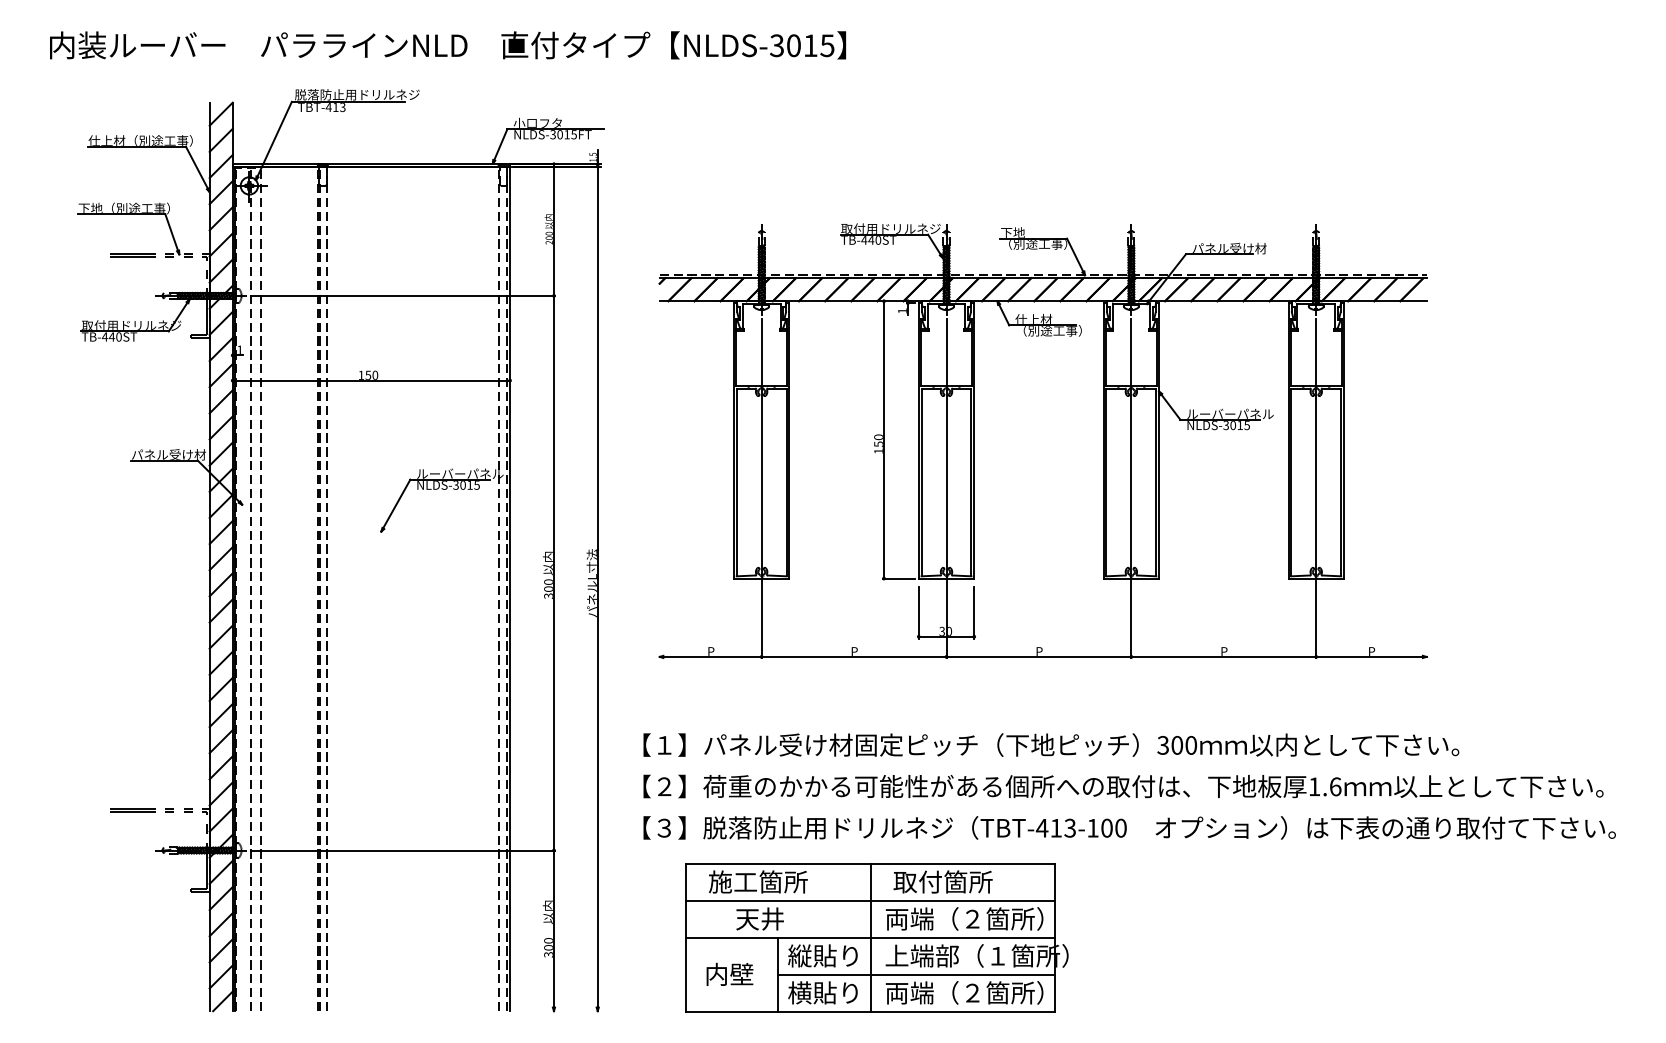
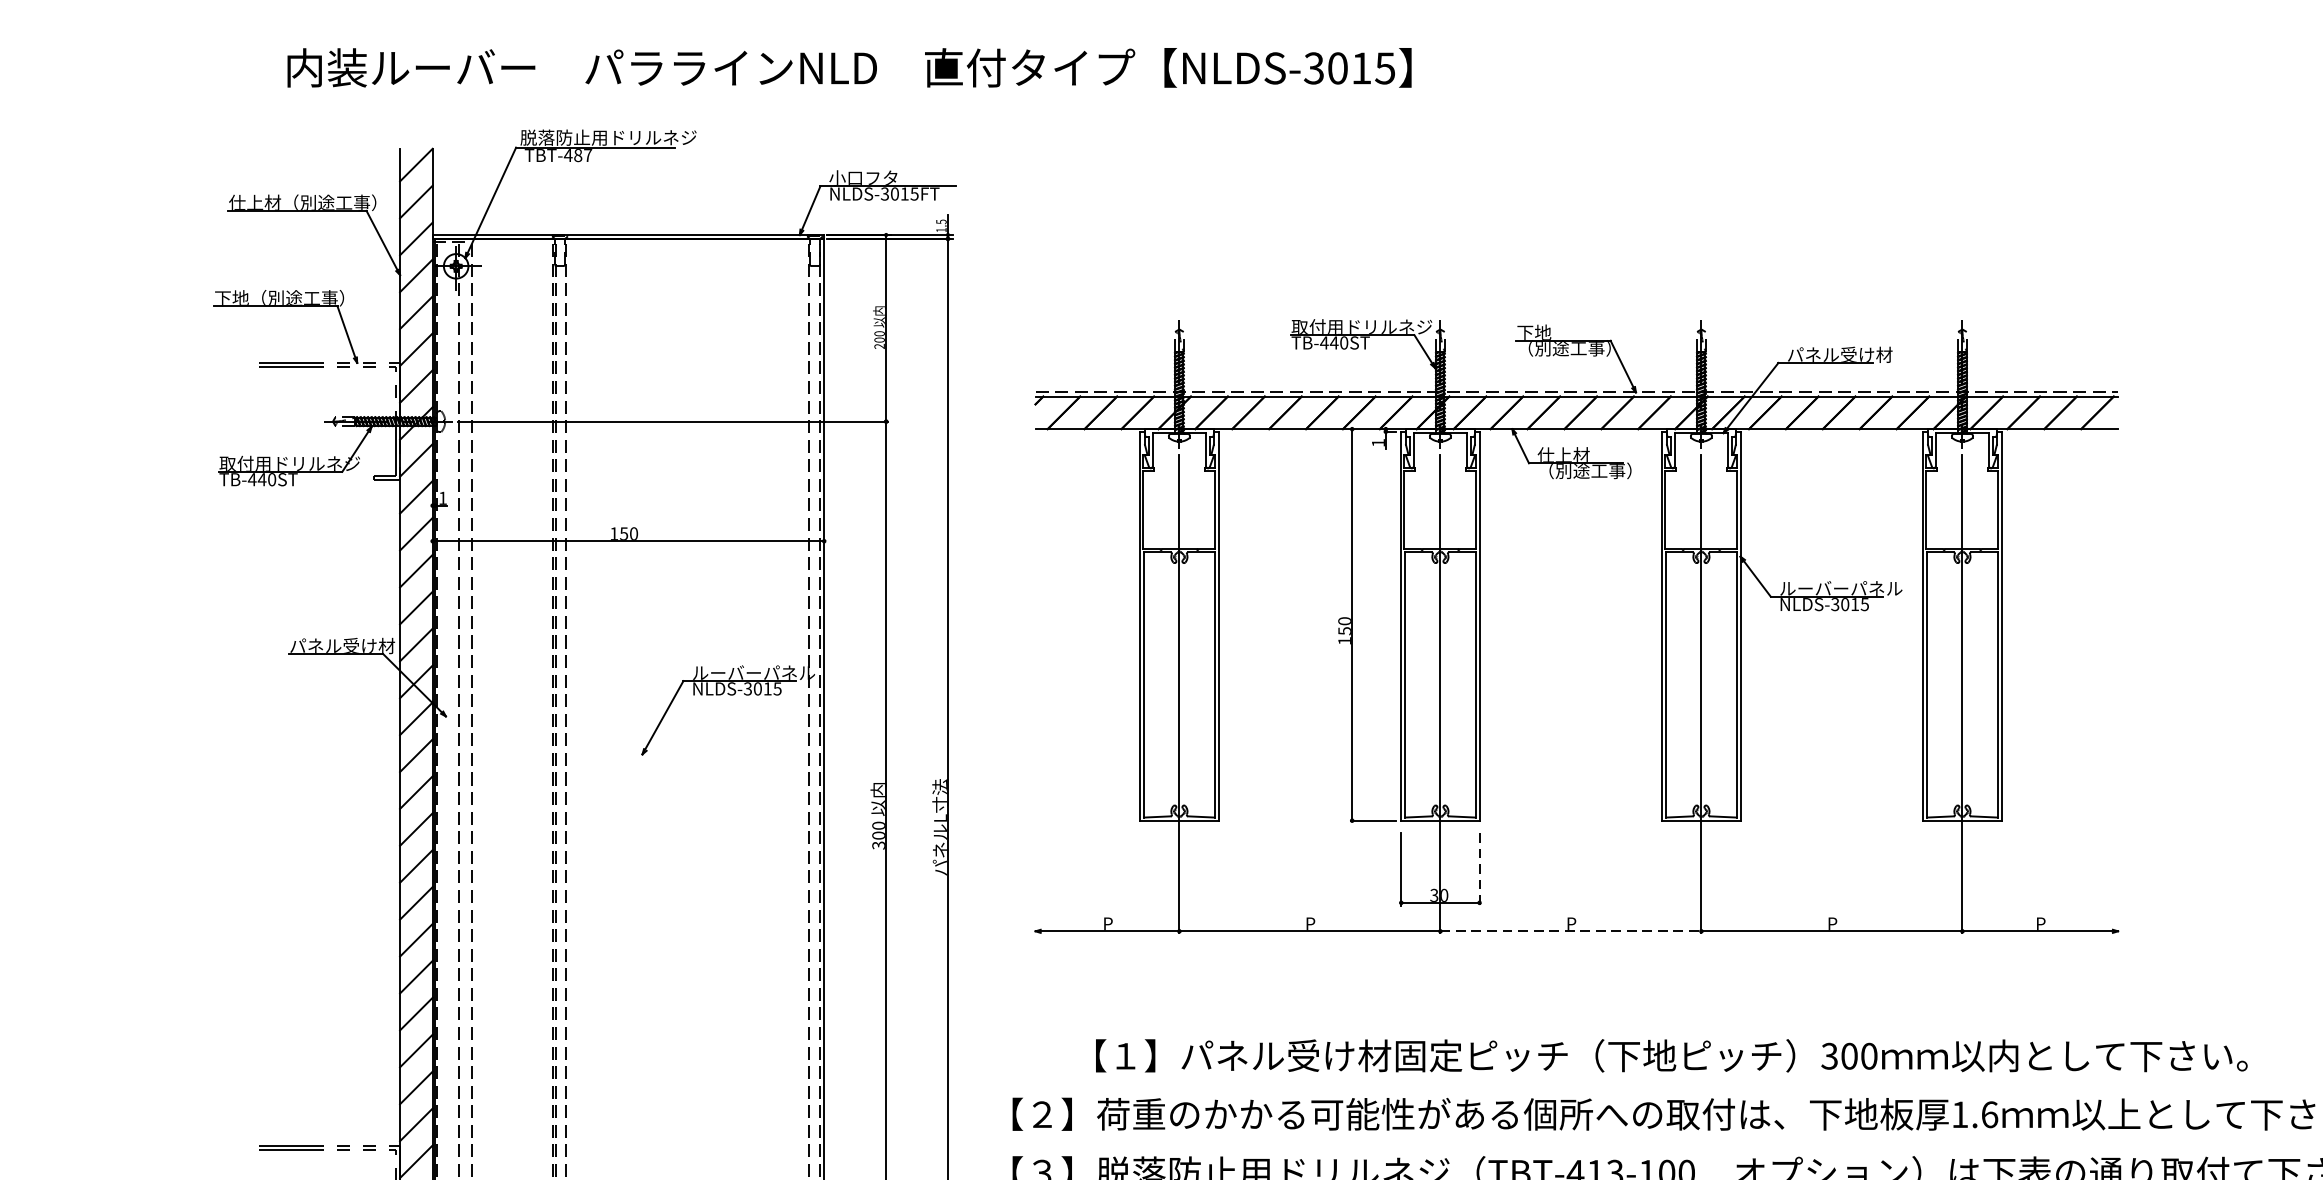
text: (447, 45) -> (848, 68), moved
text: (339, 107) -> (583, 155), TBT-413 -> TBT-487
line: (974, 613) -> (1479, 870), solid -> dashed
line: (1039, 656) -> (1571, 930), solid -> dashed
text: (1051, 744) -> (1671, 1054), moved

